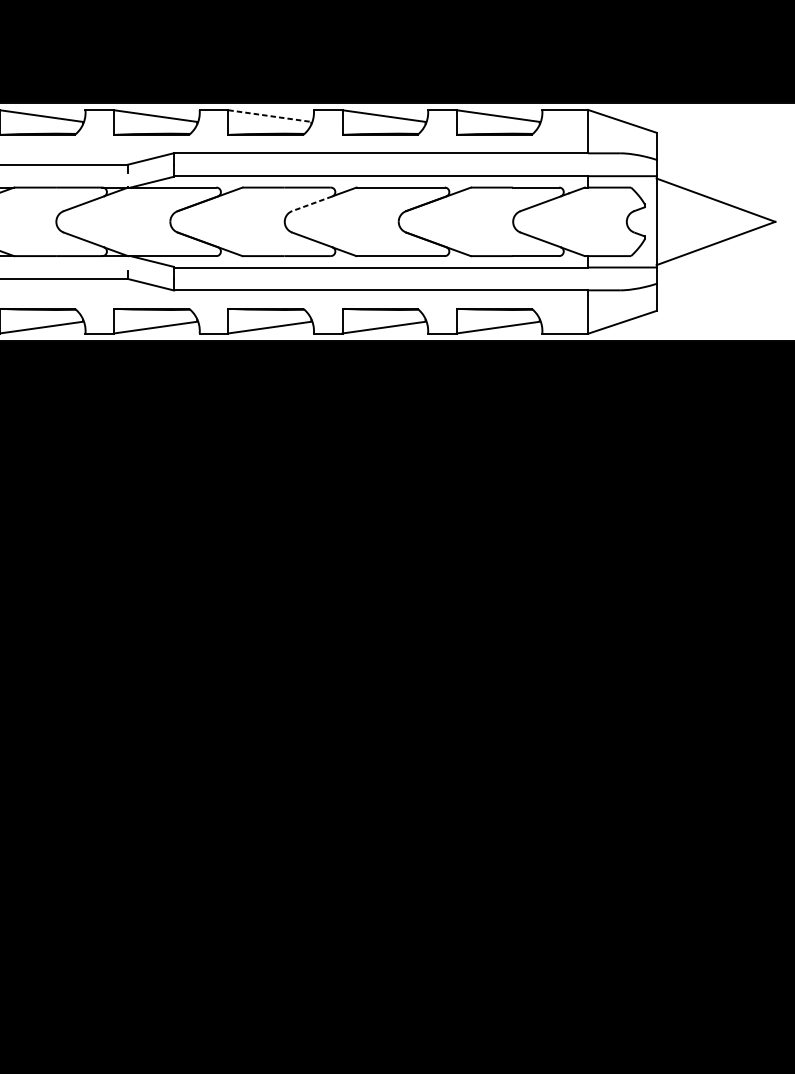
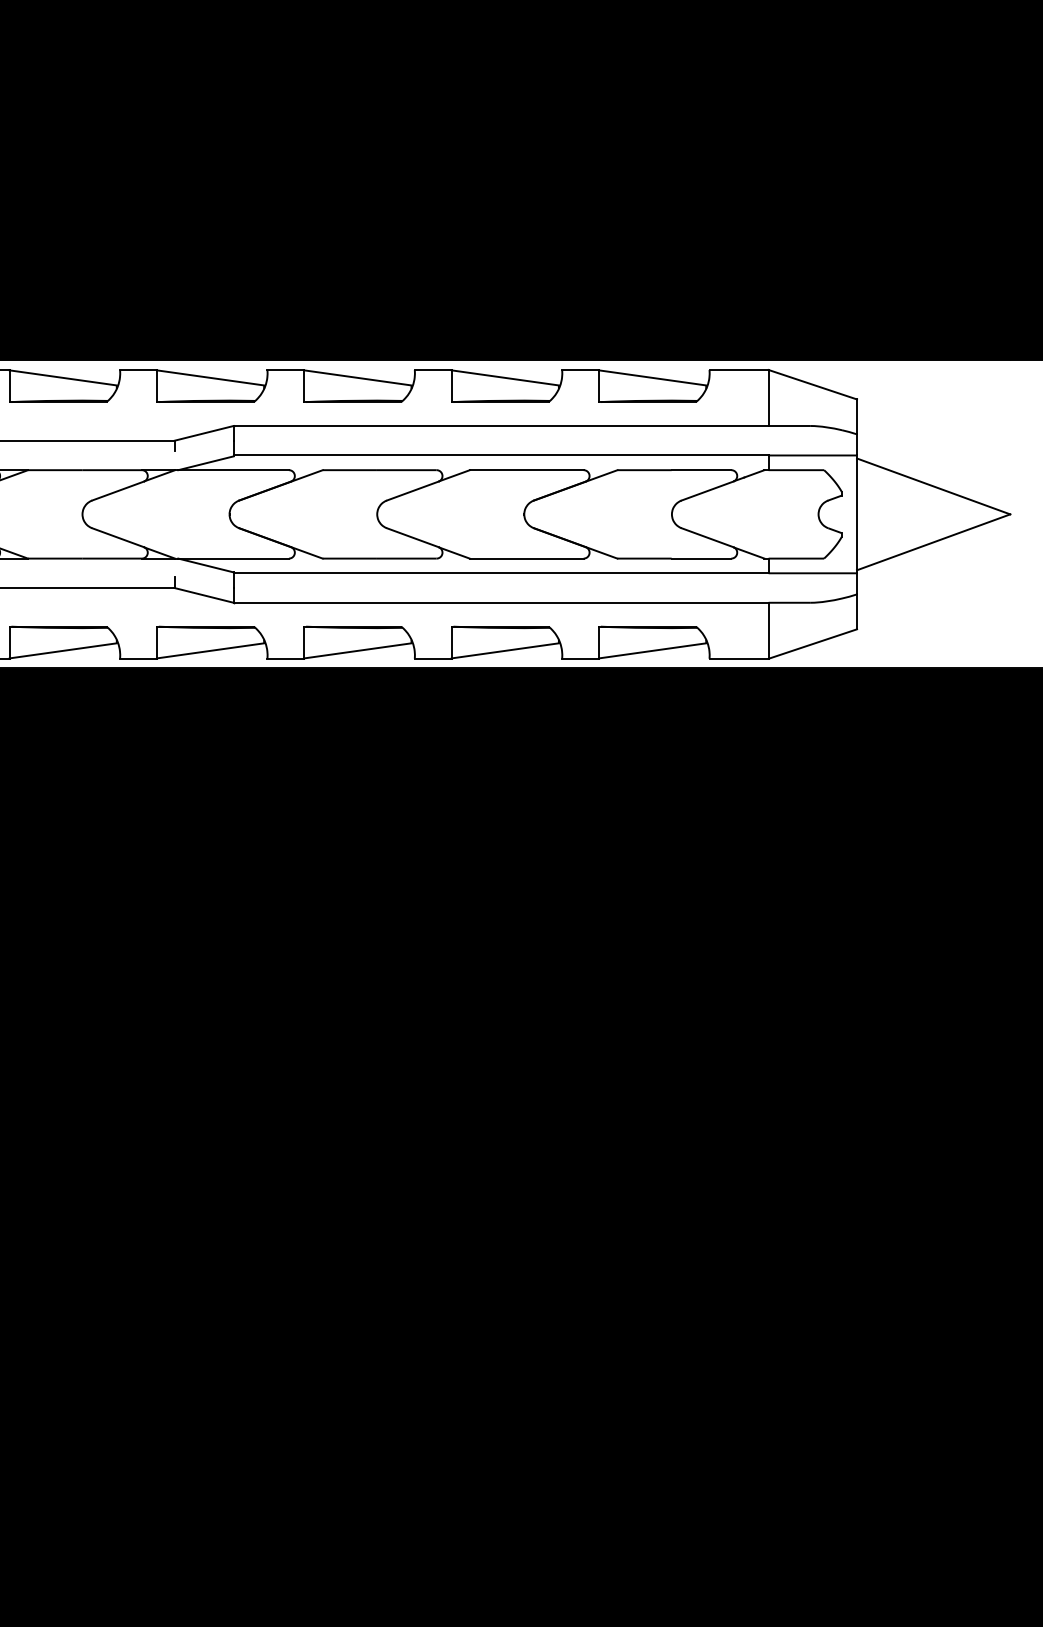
line: (270, 115) -> (358, 377), dashed -> solid
line: (312, 204) -> (412, 491), dashed -> solid

